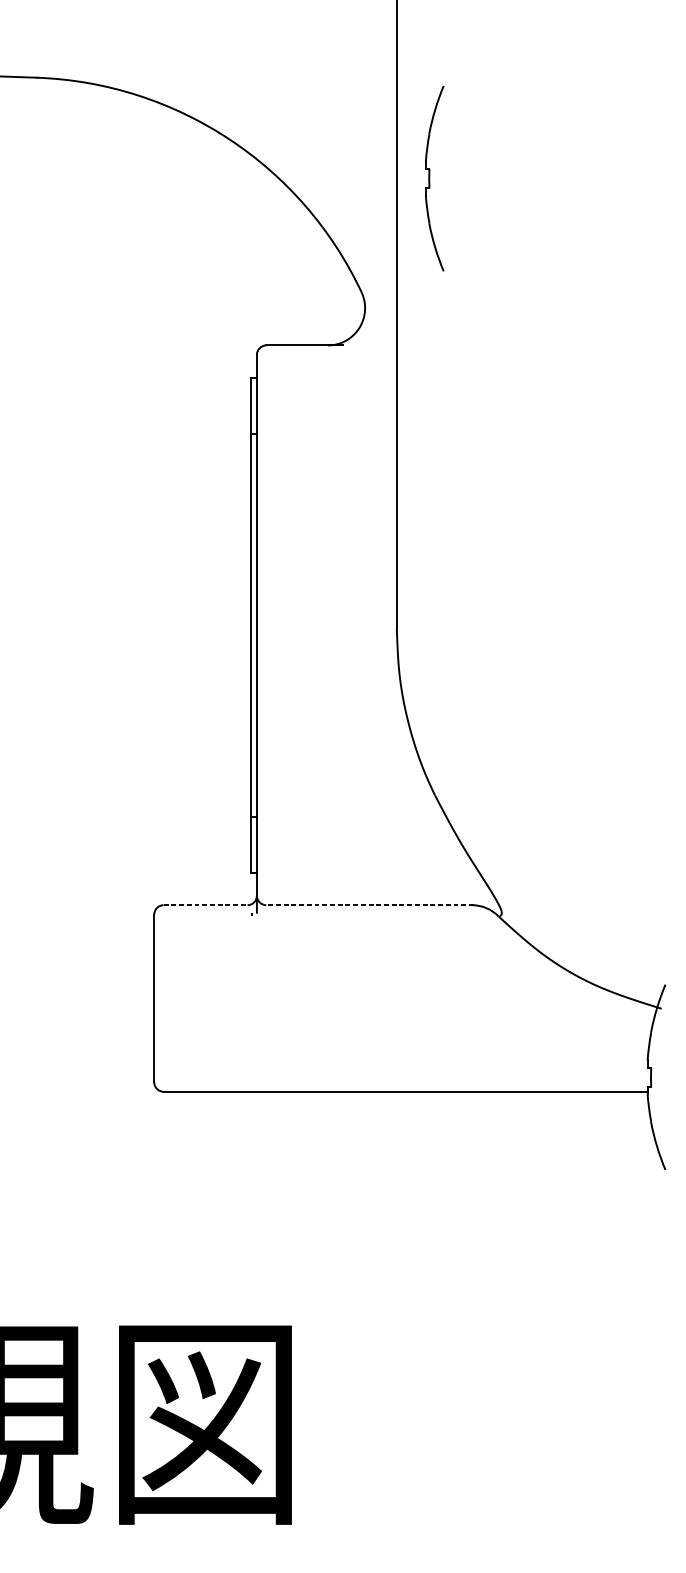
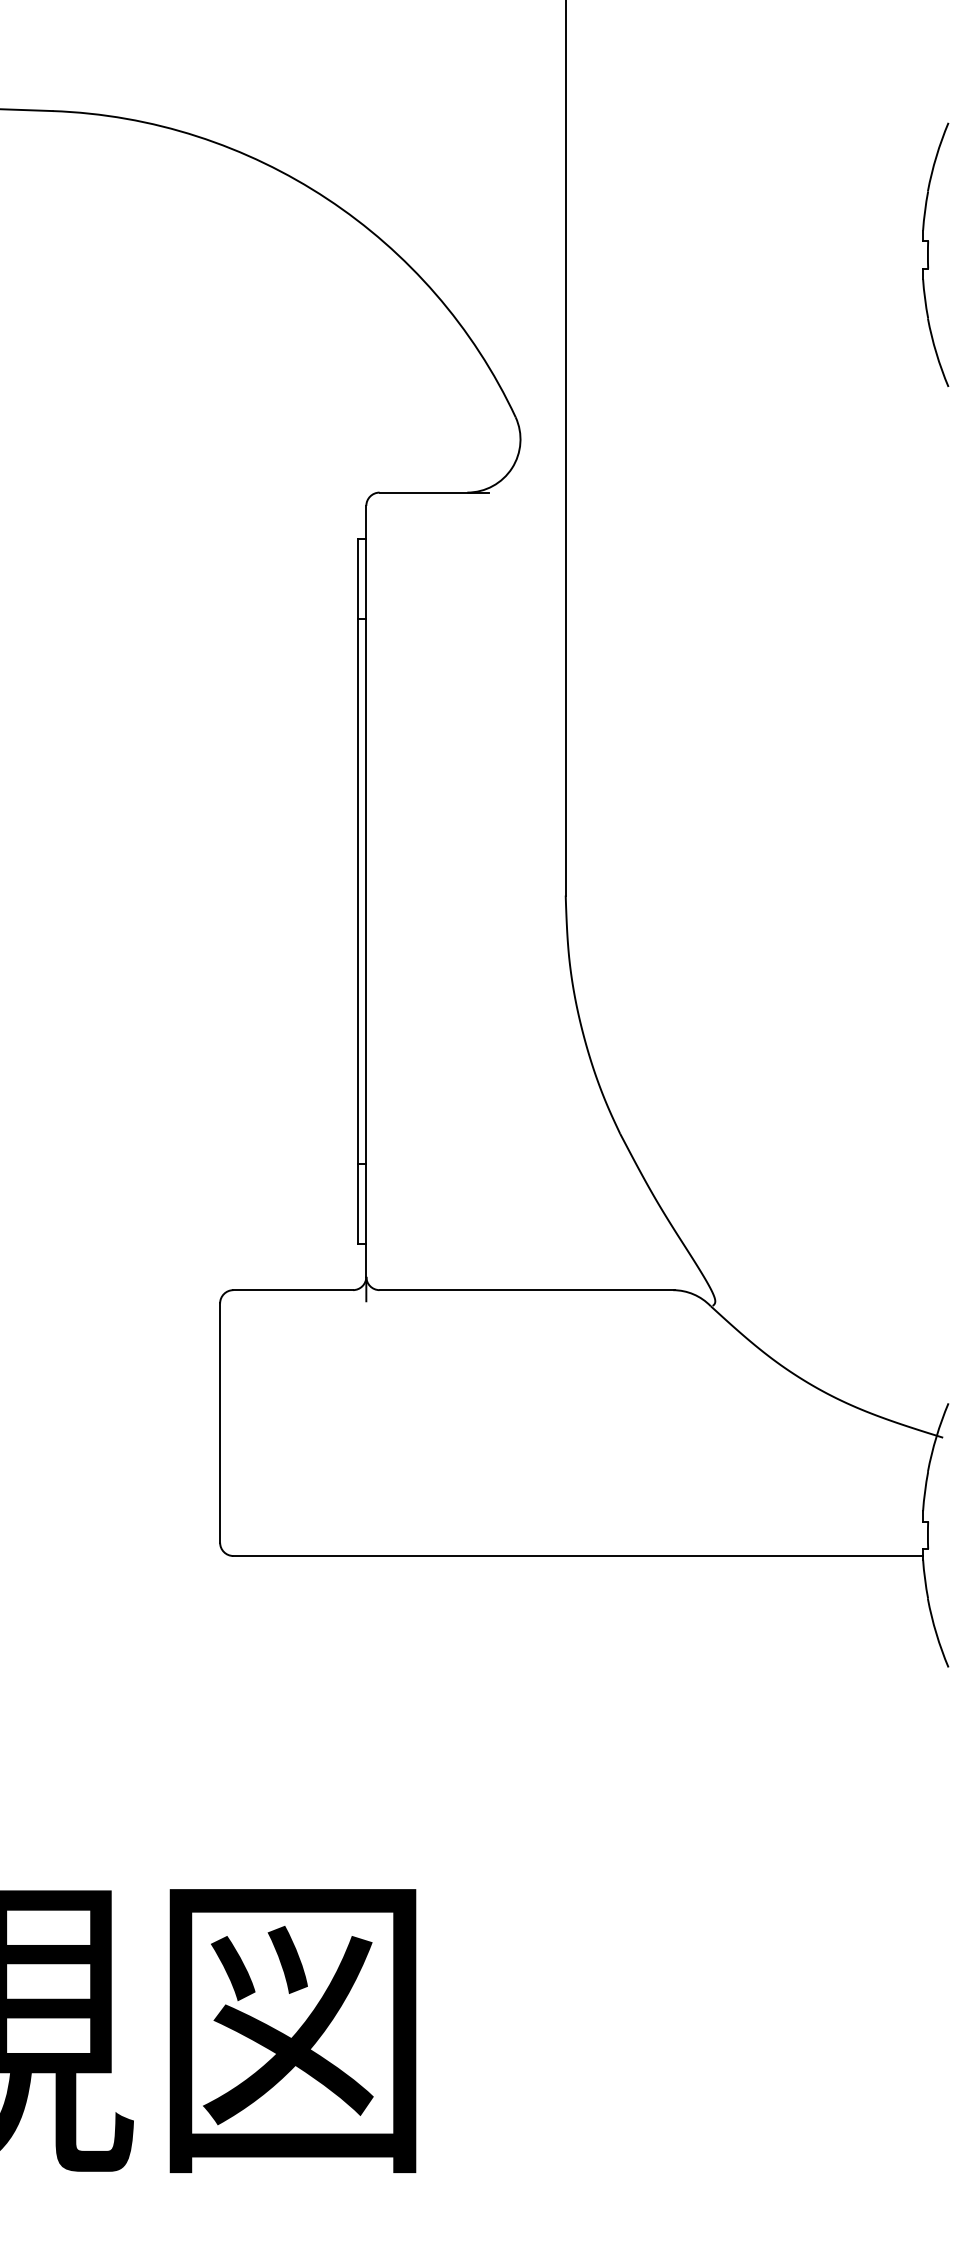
part: (429, 178) -> (928, 254), moved
line: (205, 905) -> (293, 1290), dashed -> solid
line: (370, 905) -> (527, 1290), dashed -> solid

